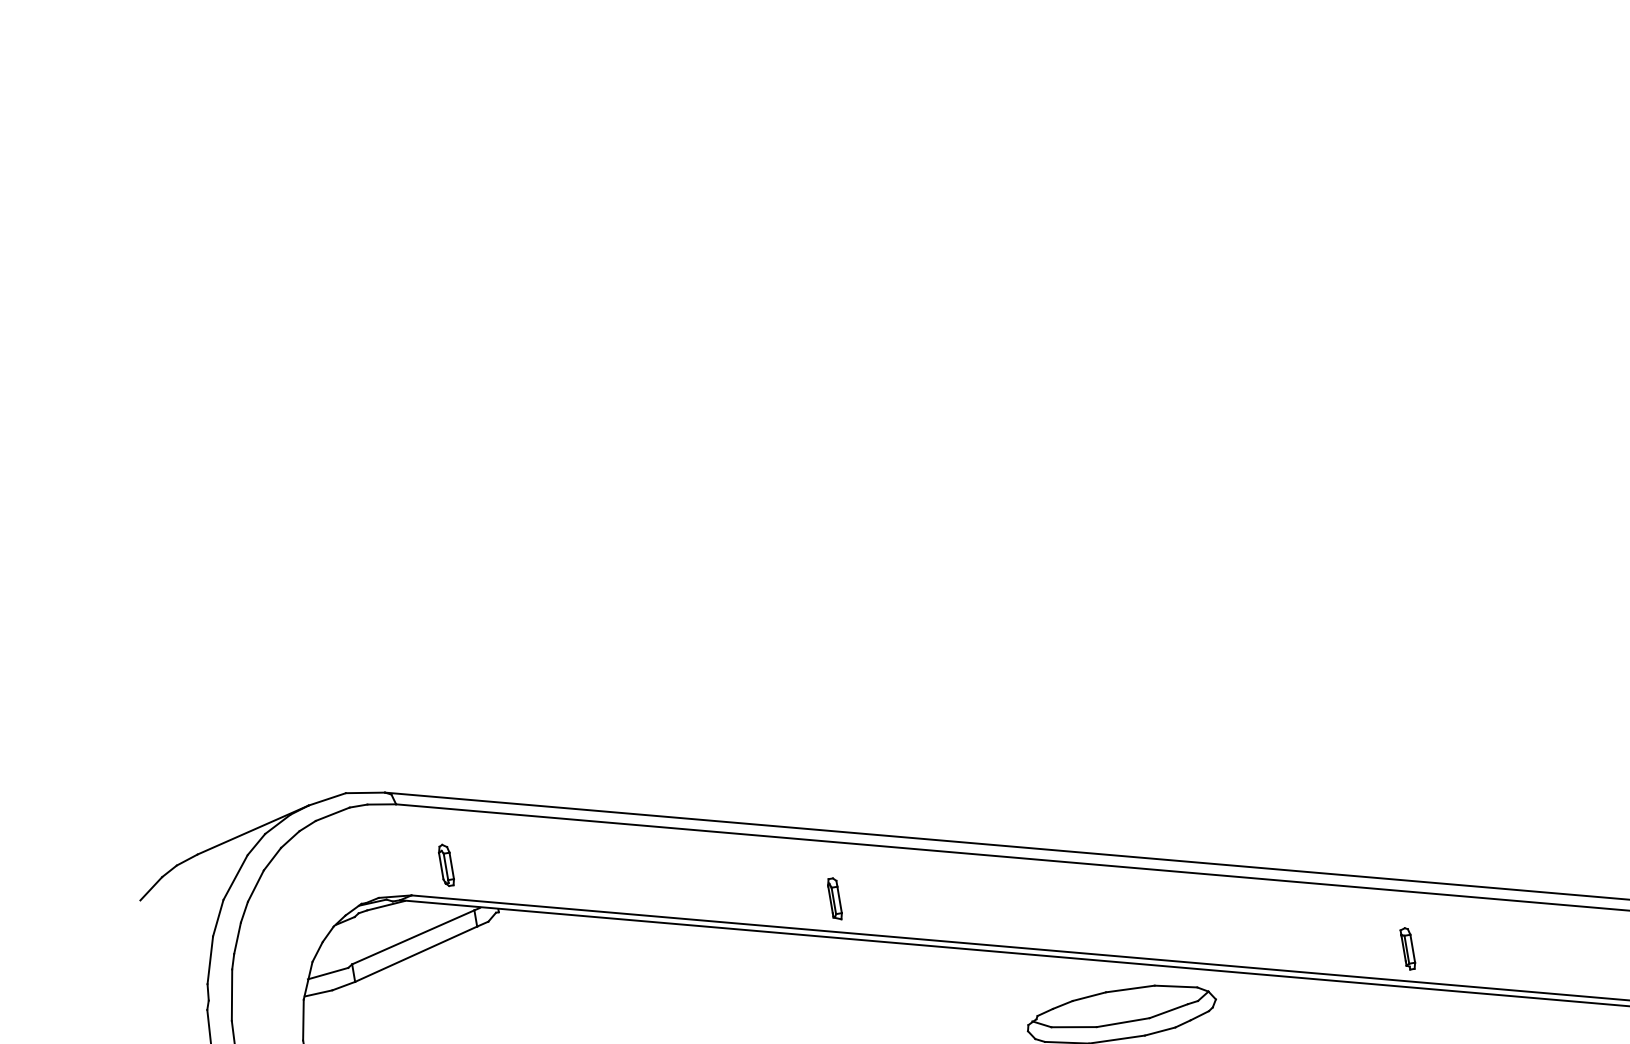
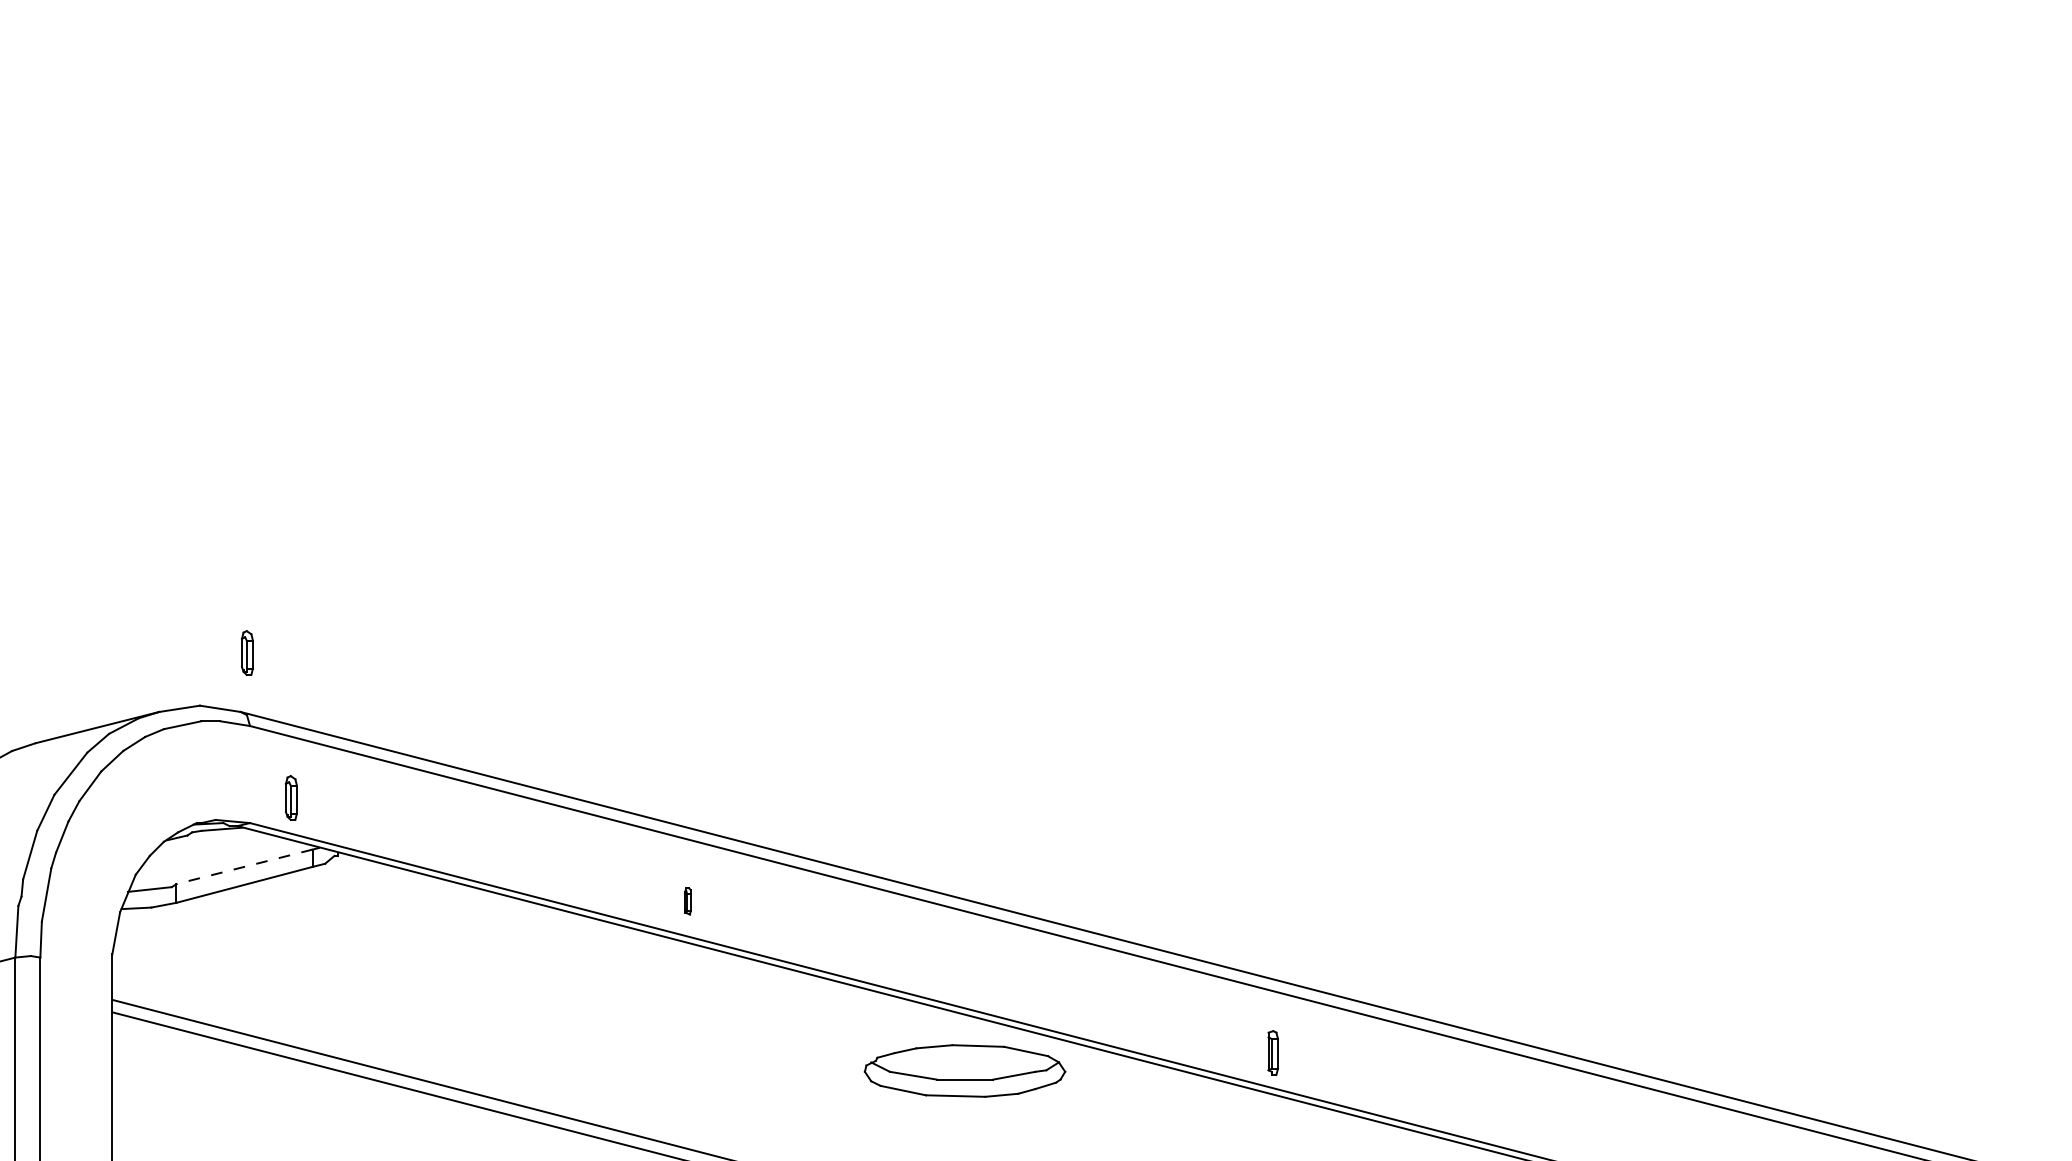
part: (381, 735) -> (246, 652), added
part: (834, 899) -> (687, 901), size x0.6
line: (413, 937) -> (244, 866), solid -> dashed

